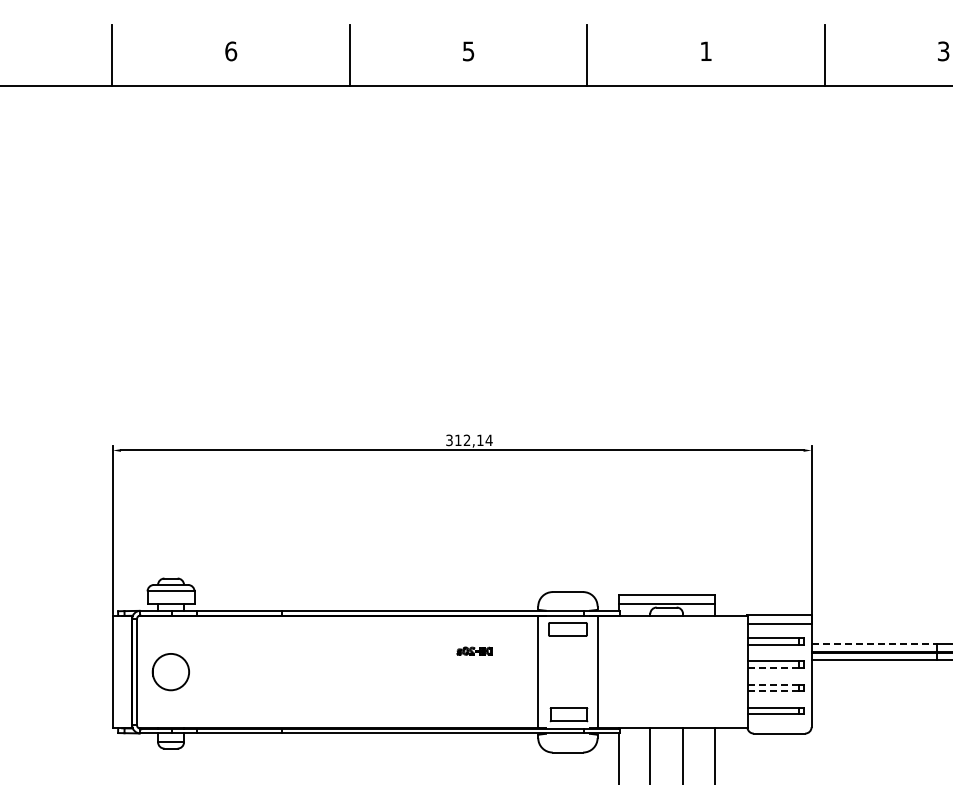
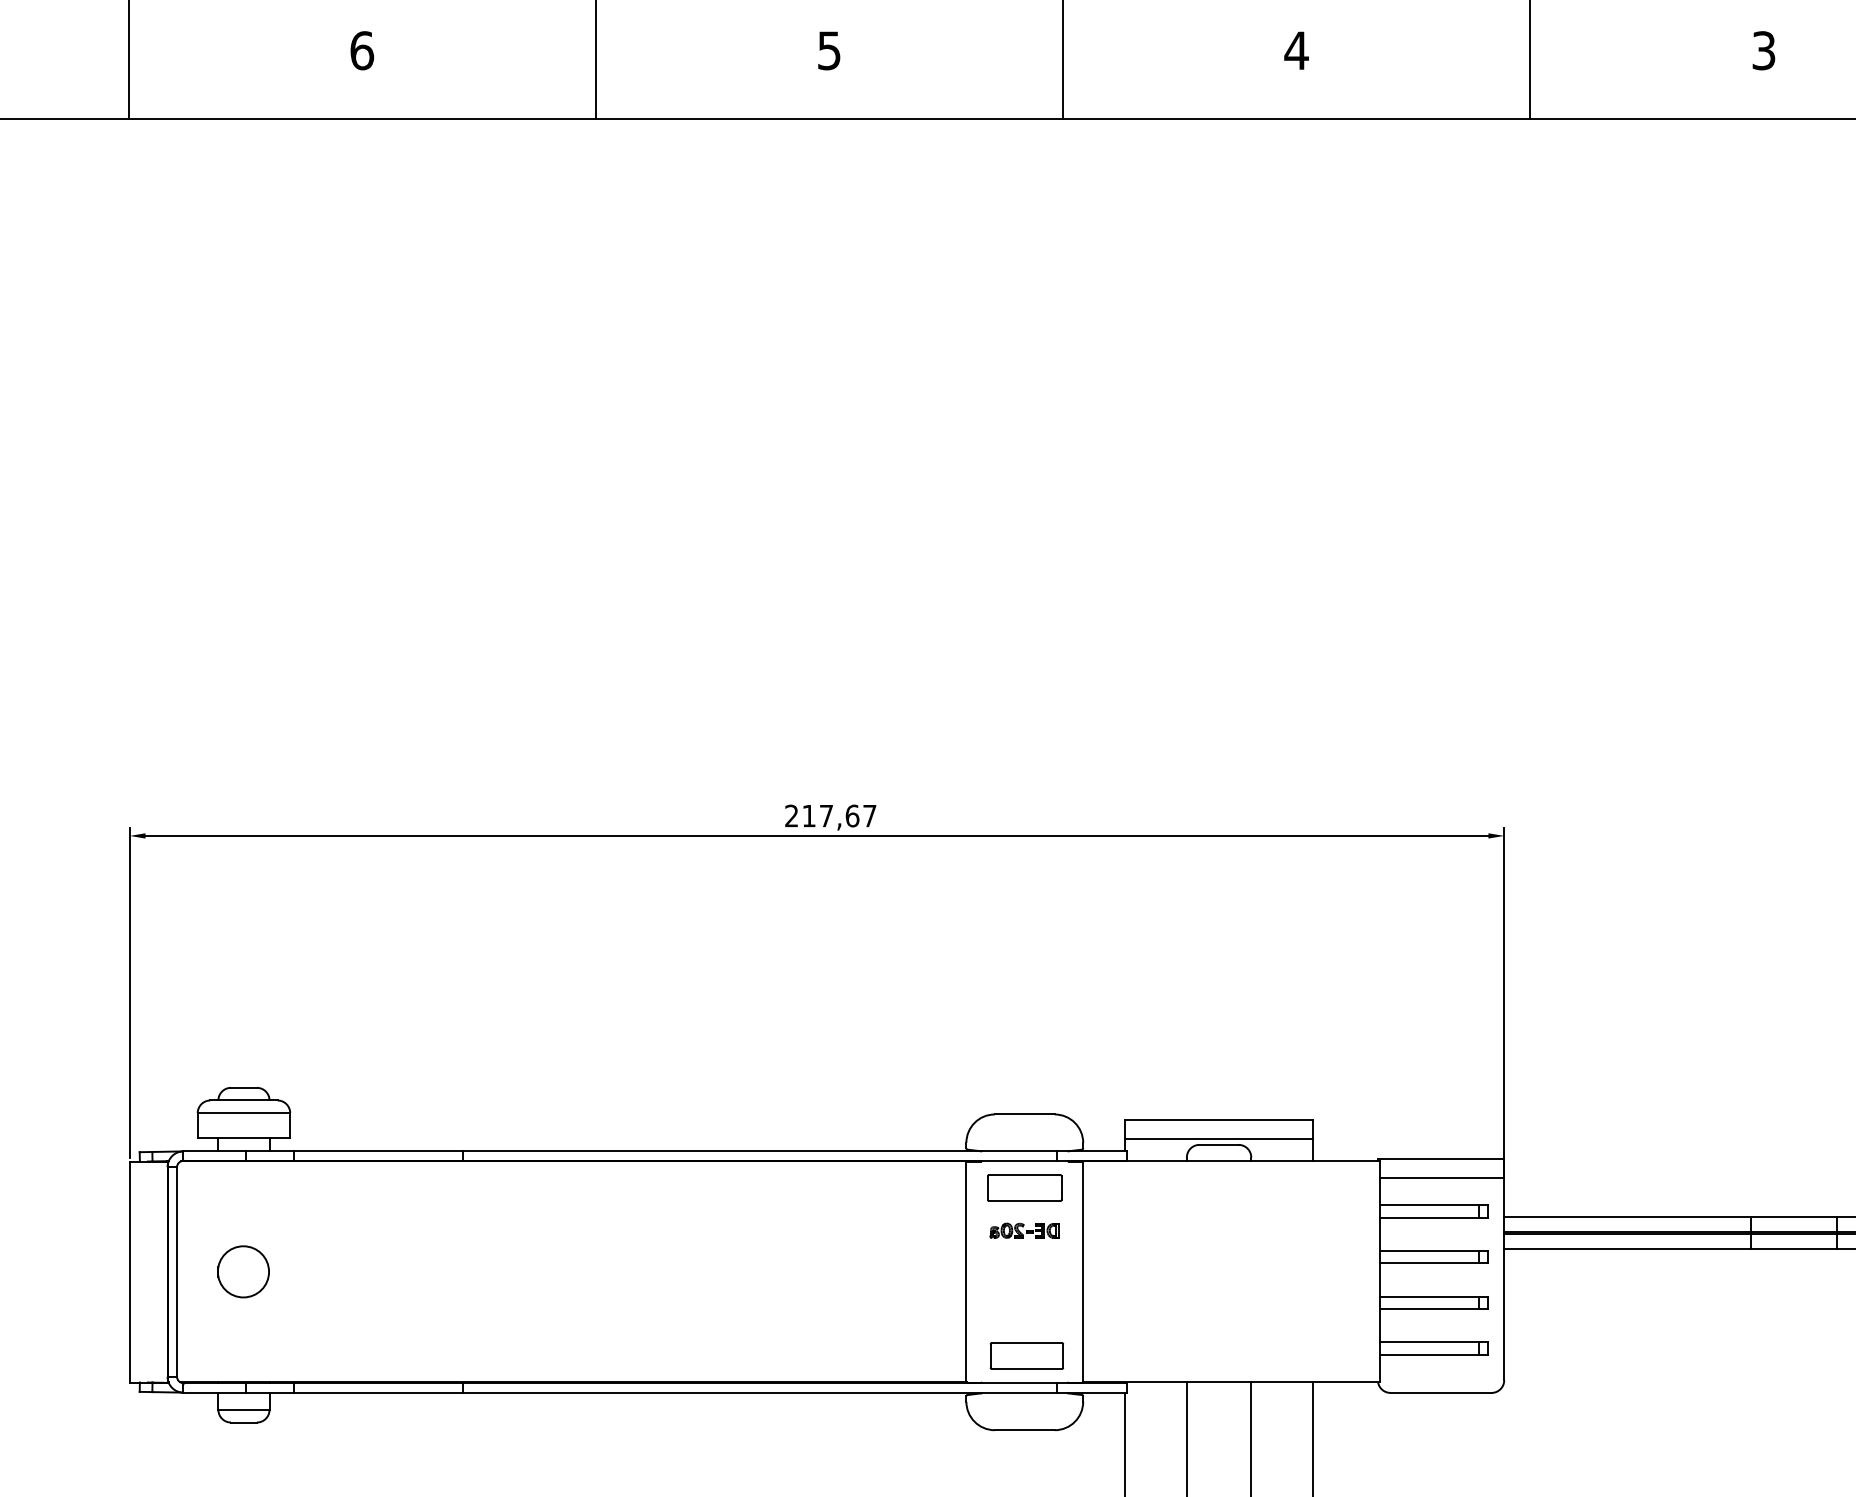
text: (705, 50) -> (1295, 48), 1 -> 4
text: (469, 440) -> (831, 816), 312,14 -> 217,67
line: (874, 644) -> (1627, 1217), dashed -> solid
part: (474, 650) -> (1023, 1229), moved
line: (773, 667) -> (1429, 1262), dashed -> solid
part: (170, 671) -> (242, 1270), size x0.71
line: (773, 684) -> (1429, 1296), dashed -> solid
line: (773, 691) -> (1429, 1310), dashed -> solid

